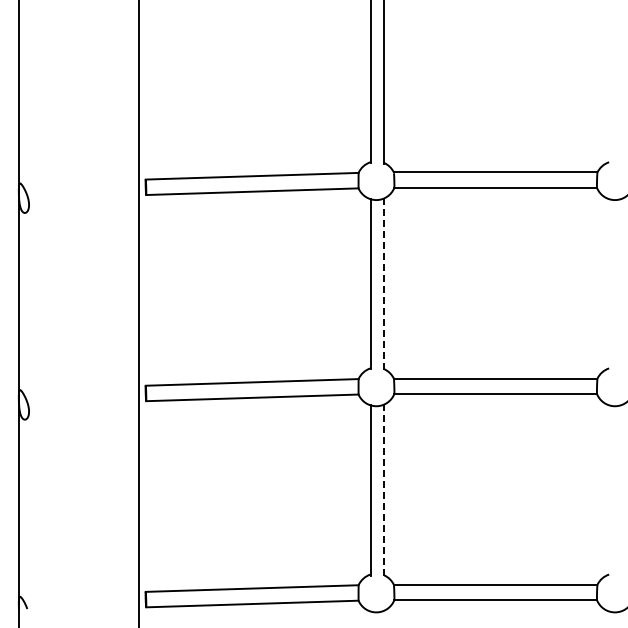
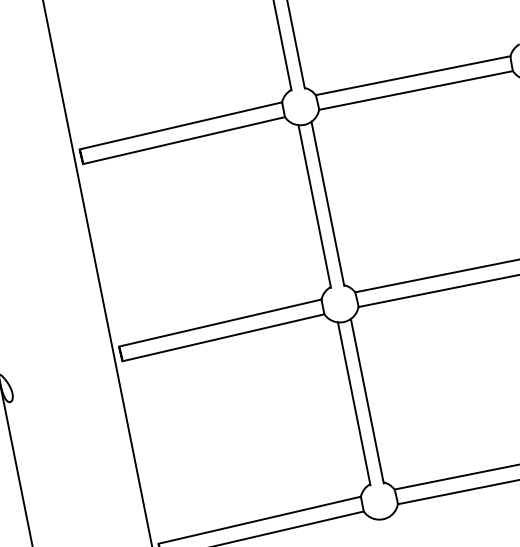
line: (384, 284) -> (328, 204), dashed -> solid
line: (384, 490) -> (367, 401), dashed -> solid

